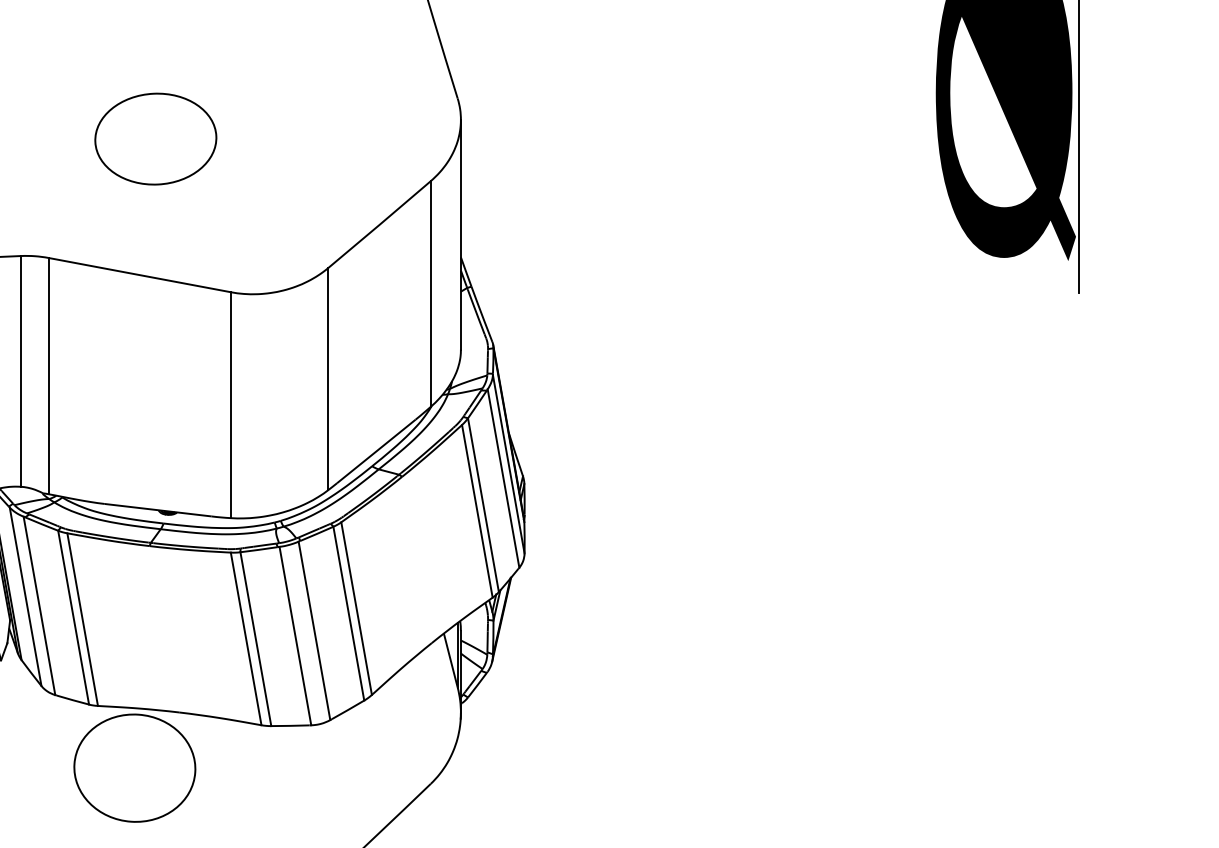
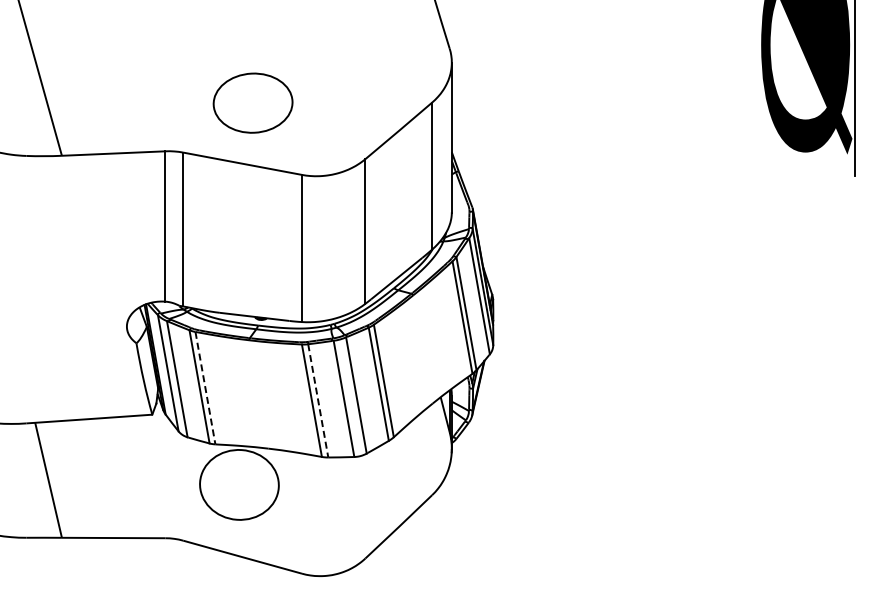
part: (154, 138) -> (252, 102), moved
line: (82, 620) -> (205, 388), solid -> dashed
line: (256, 640) -> (318, 401), solid -> dashed

